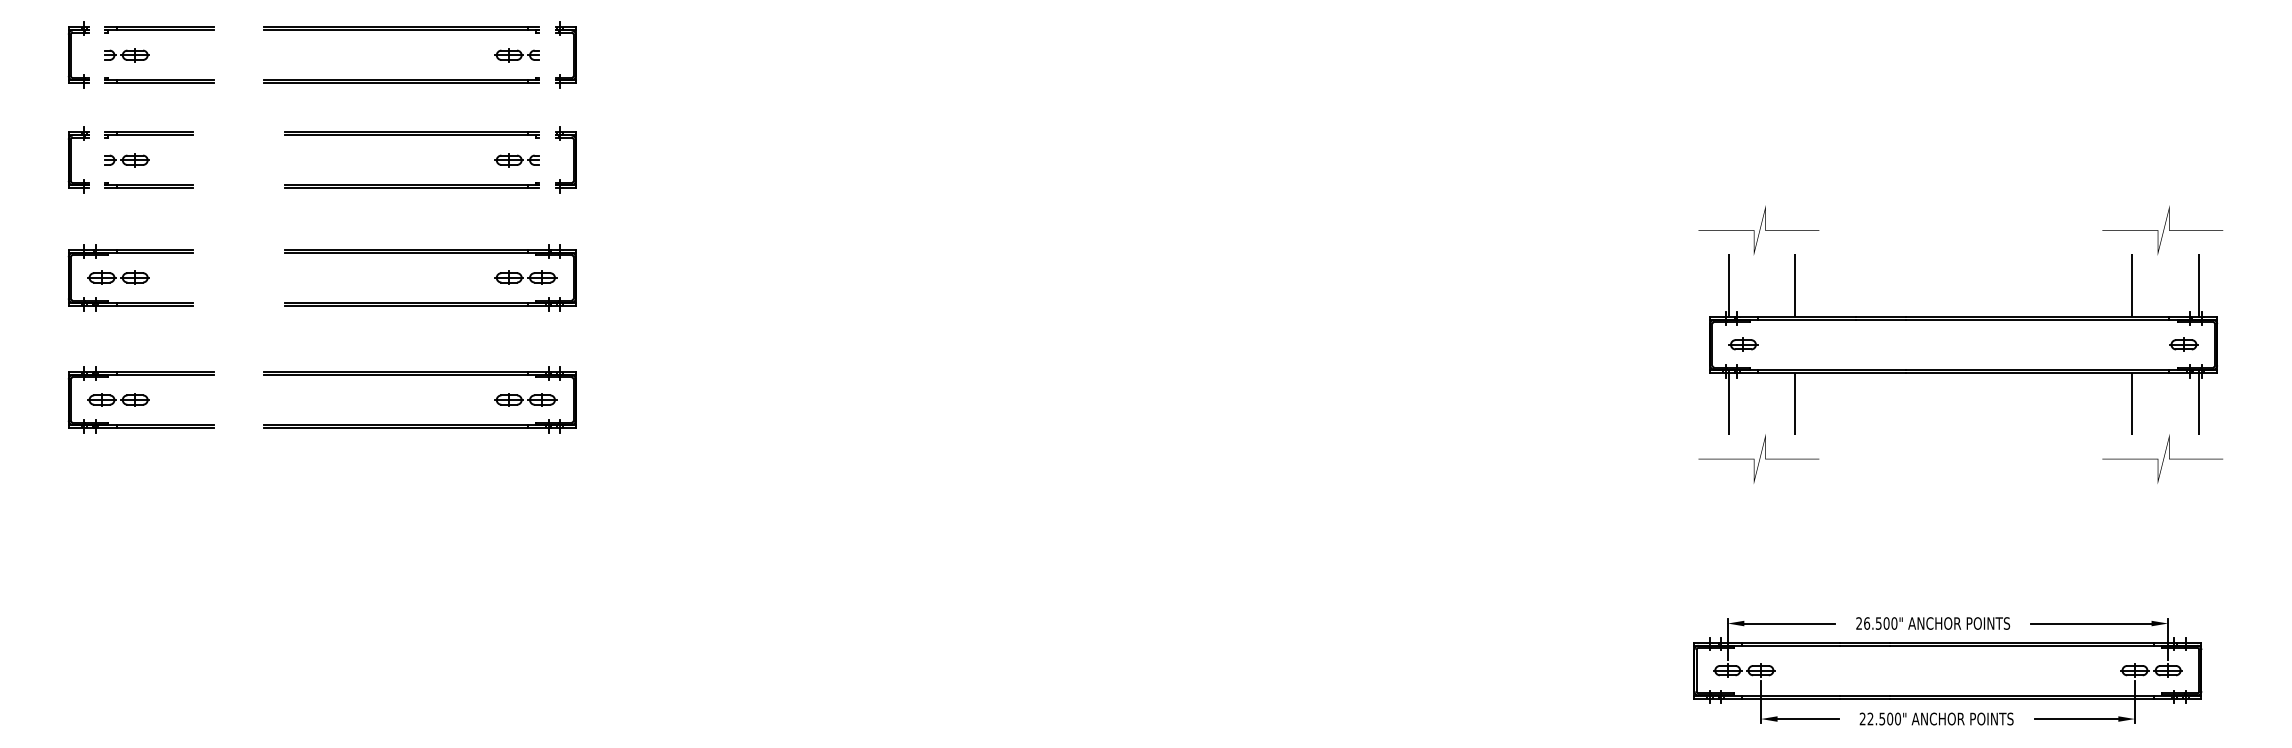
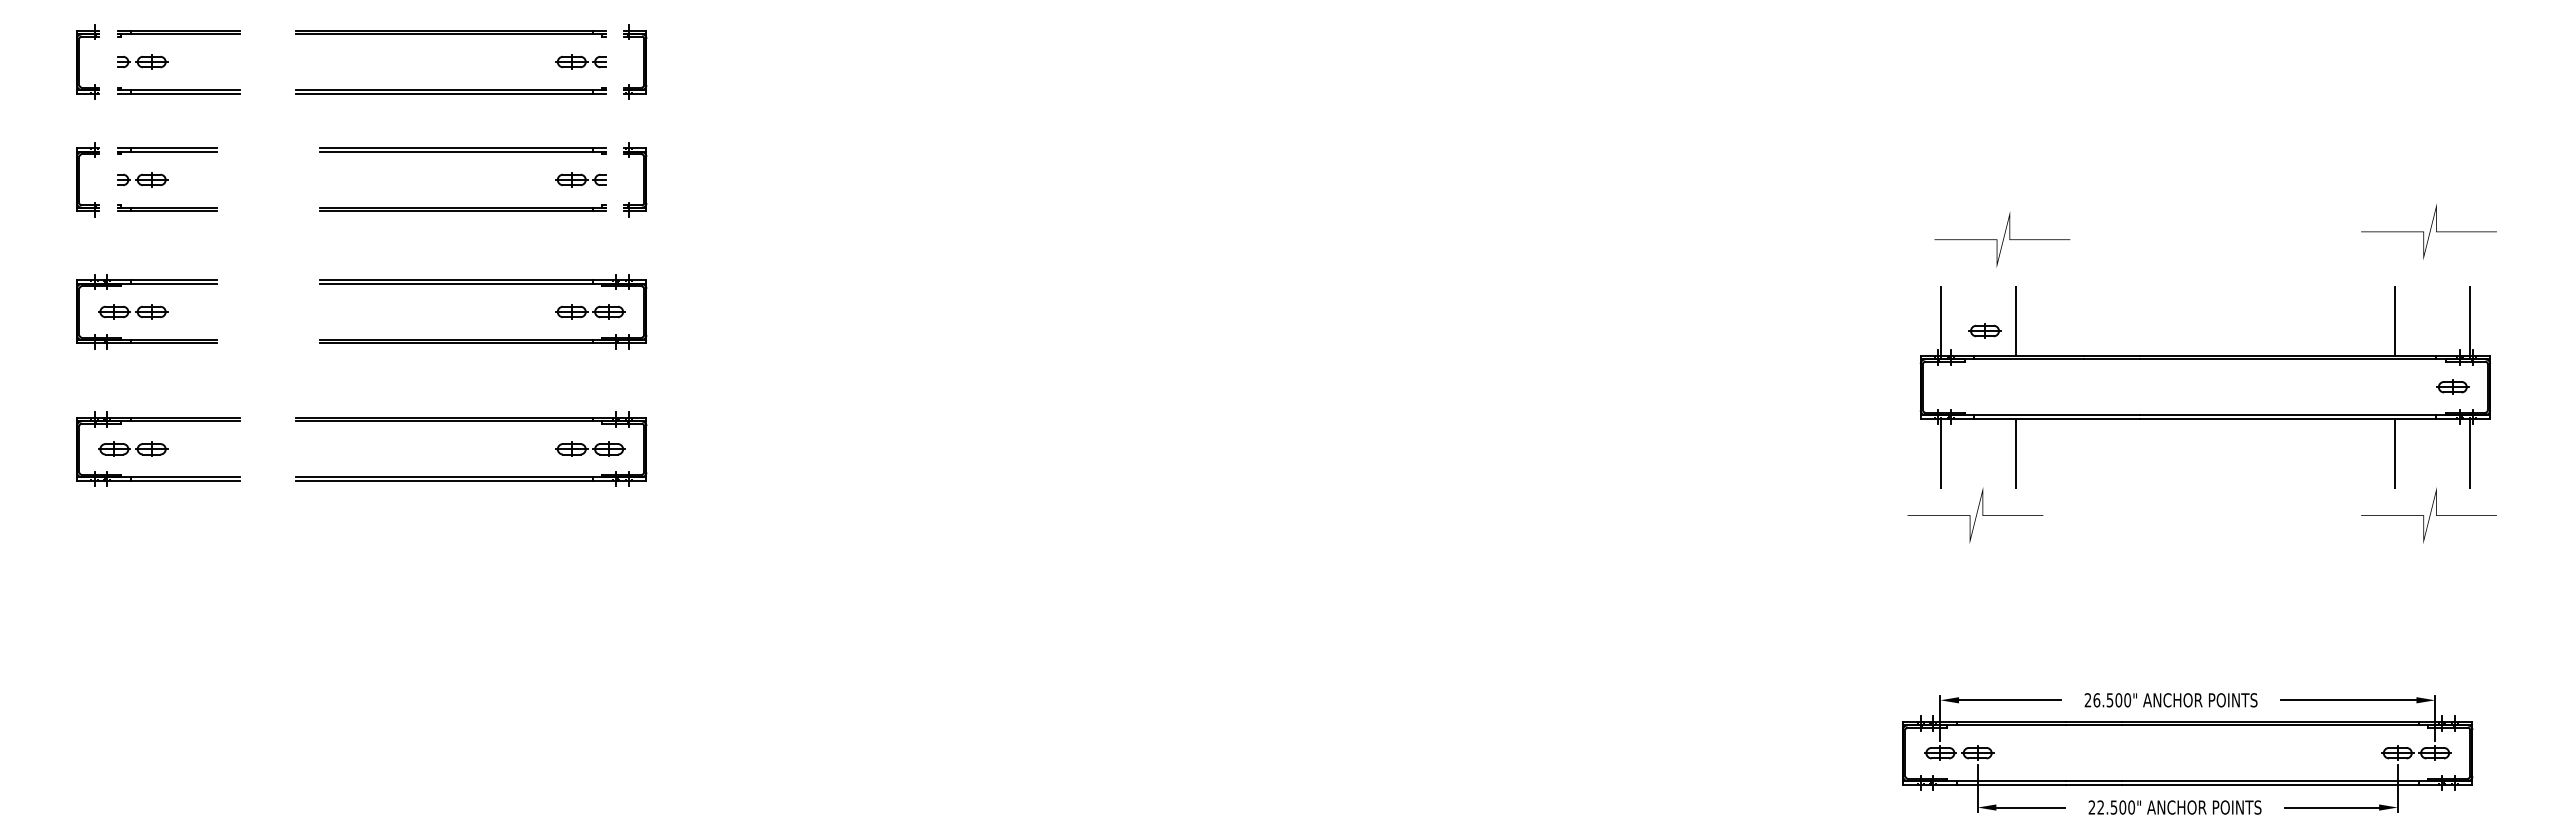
curve: (1759, 230) -> (2003, 239), moved
curve: (2163, 230) -> (2429, 231), moved
part: (1743, 344) -> (1985, 330), moved

